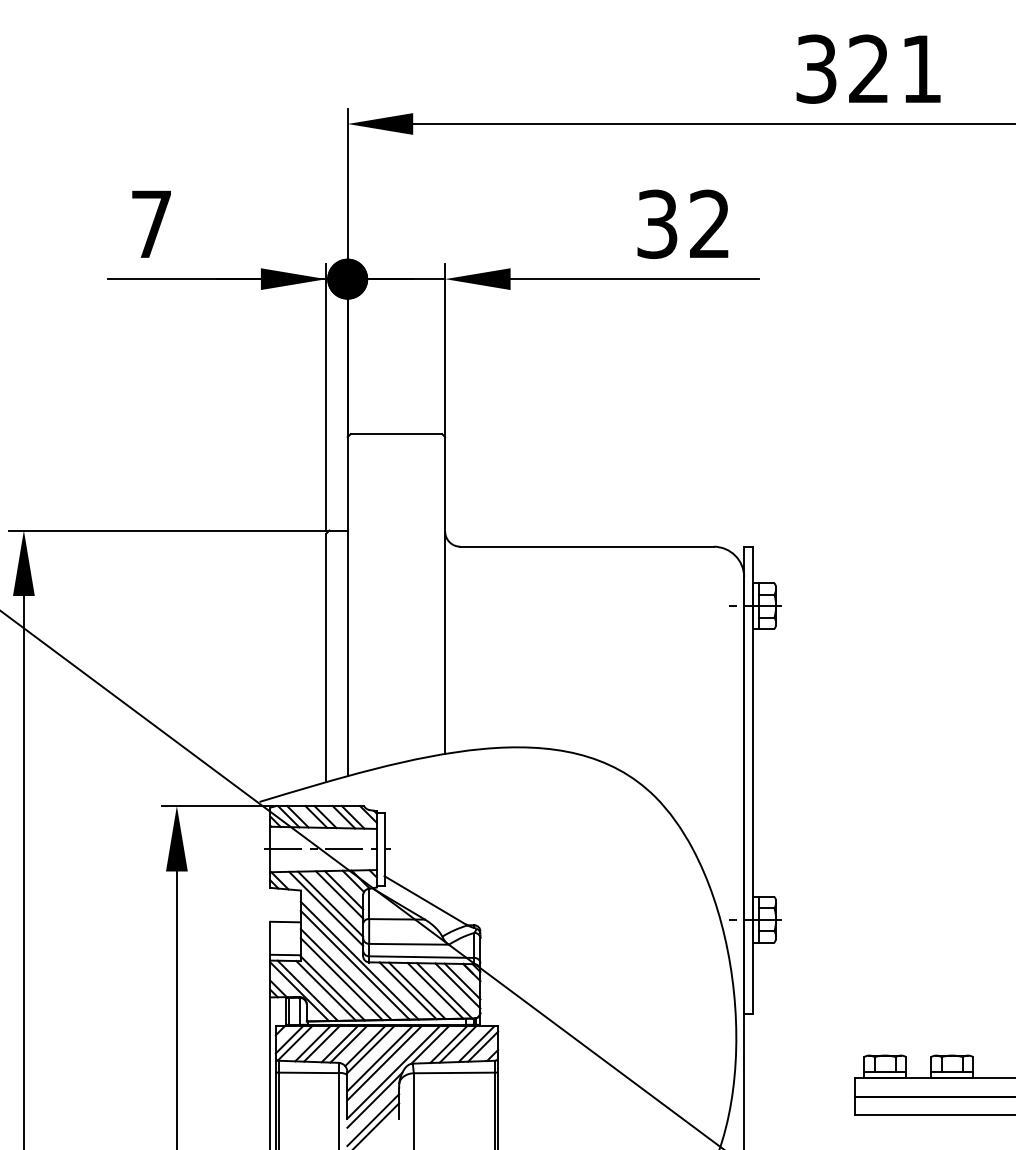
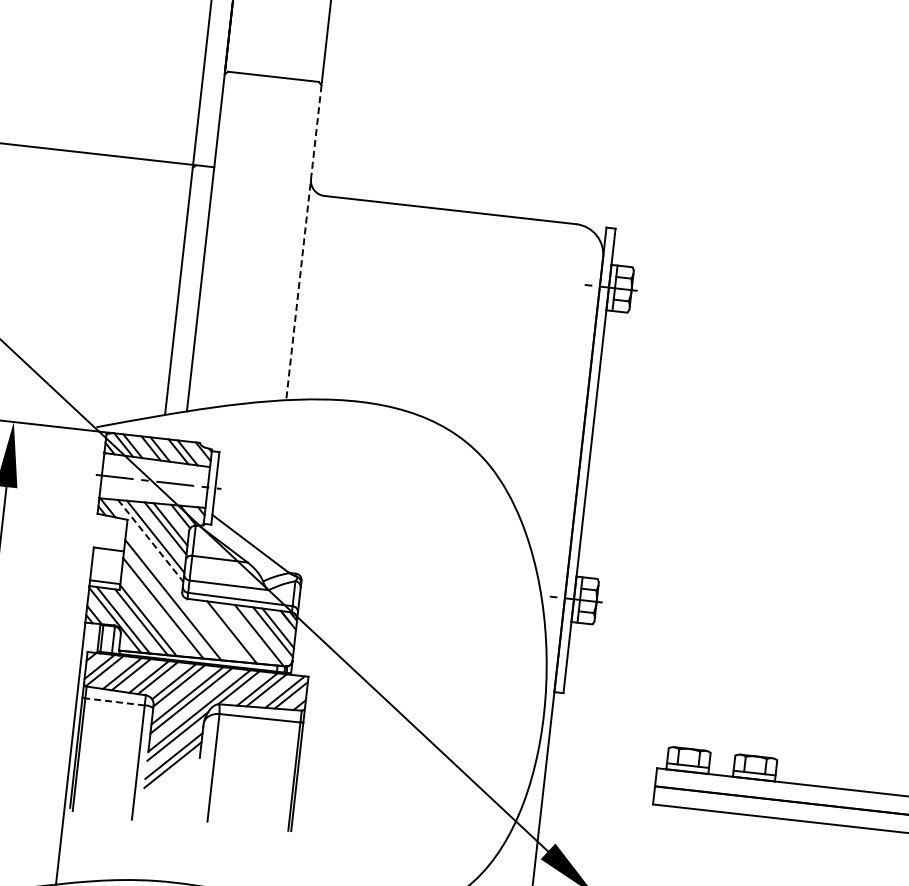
line: (445, 596) -> (304, 243), solid -> dashed
line: (326, 909) -> (150, 541), solid -> dashed
line: (359, 960) -> (178, 595), removed
line: (341, 979) -> (158, 612), removed
line: (407, 990) -> (222, 631), removed
line: (435, 990) -> (250, 634), removed
line: (308, 1072) -> (114, 701), solid -> dashed

